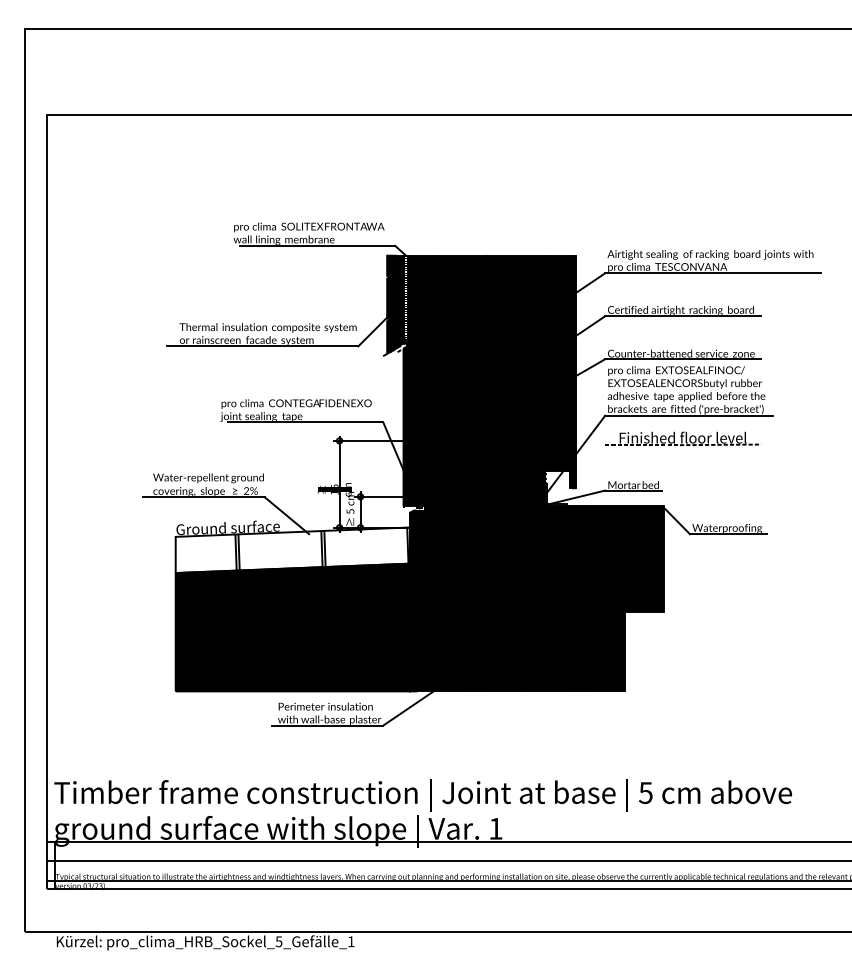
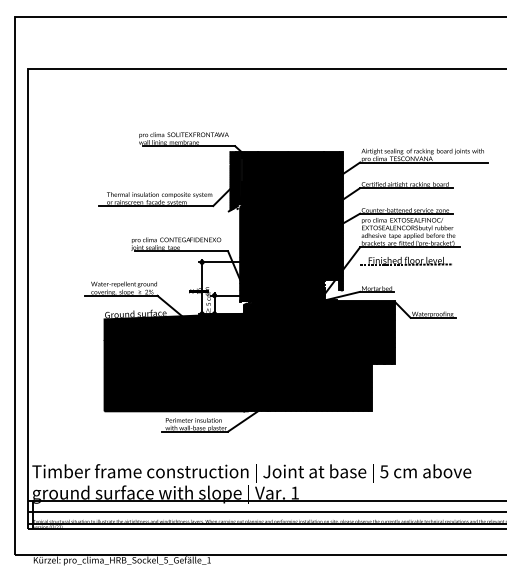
fill: (291, 548) -> (173, 326), added

